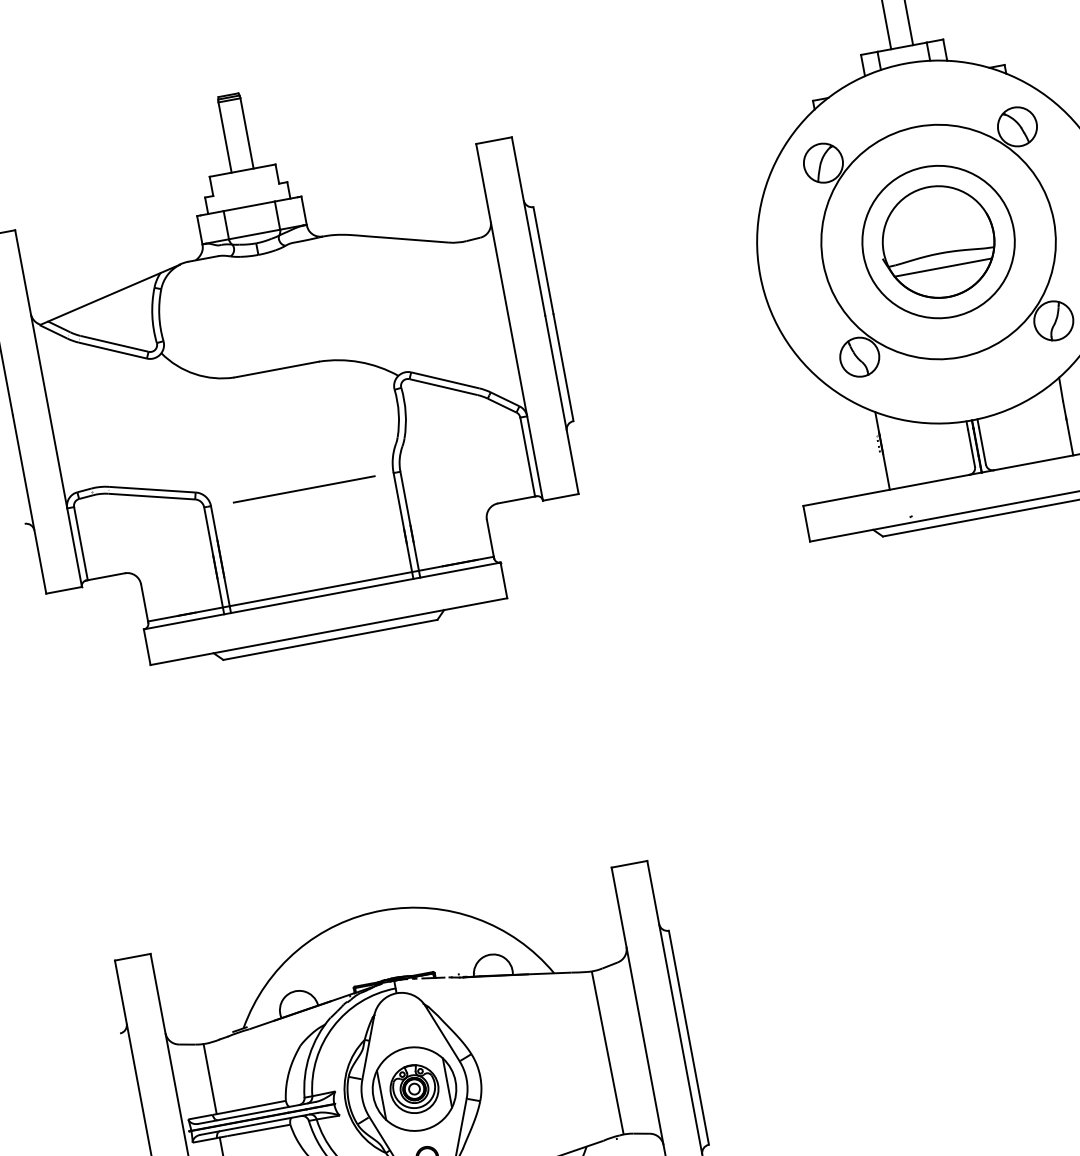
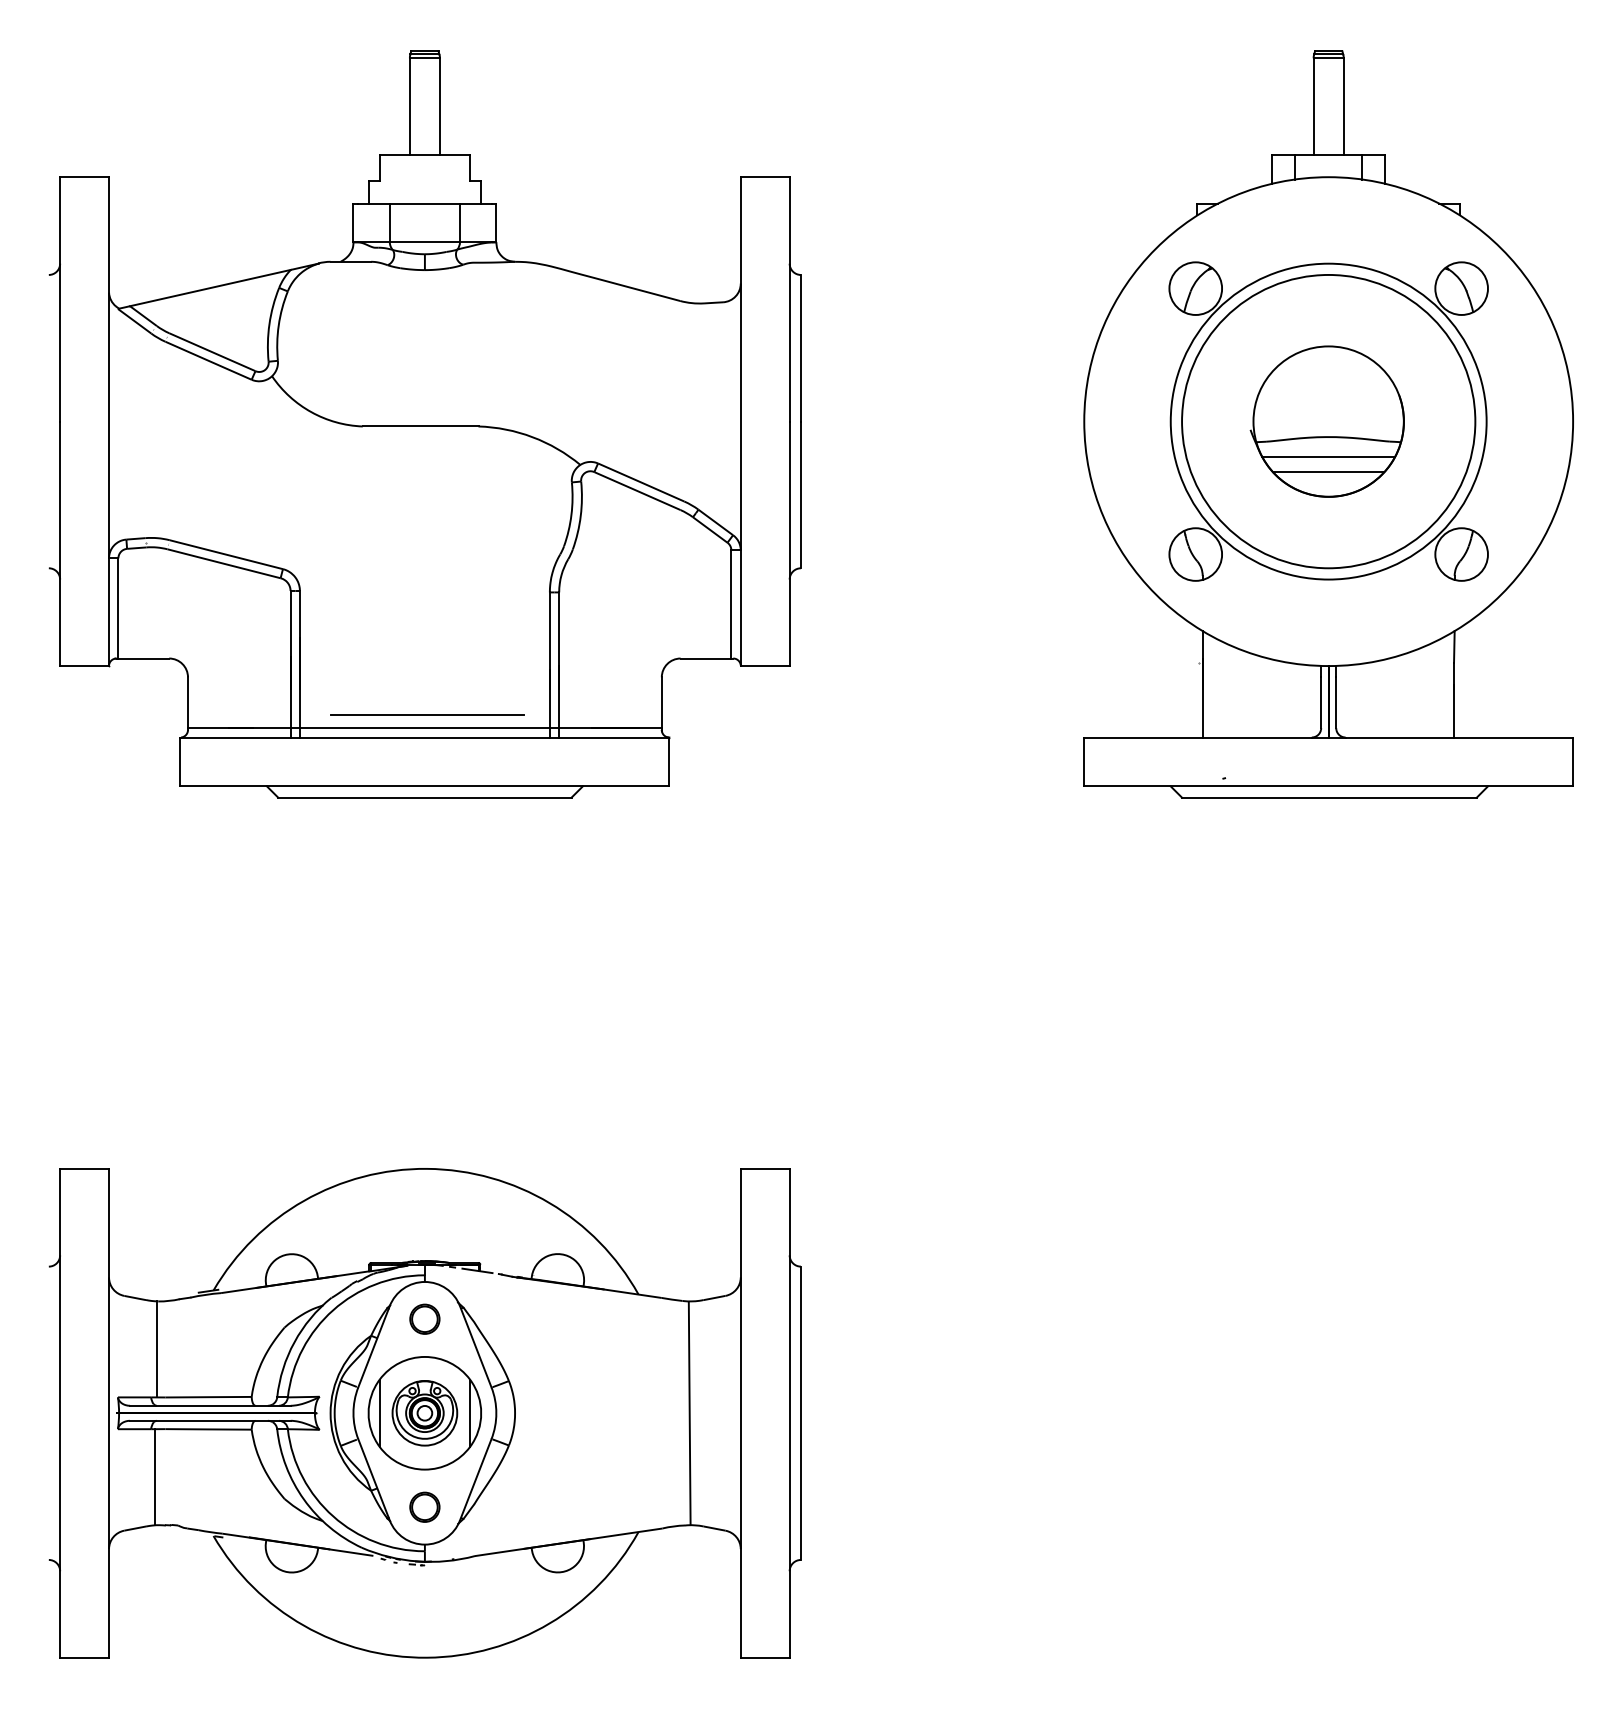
circle: (938, 241) -> (1328, 421), size x1.43
line: (945, 279) -> (1328, 472), added
line: (304, 489) -> (427, 714), moved
part: (401, 1020) -> (424, 1318), added

